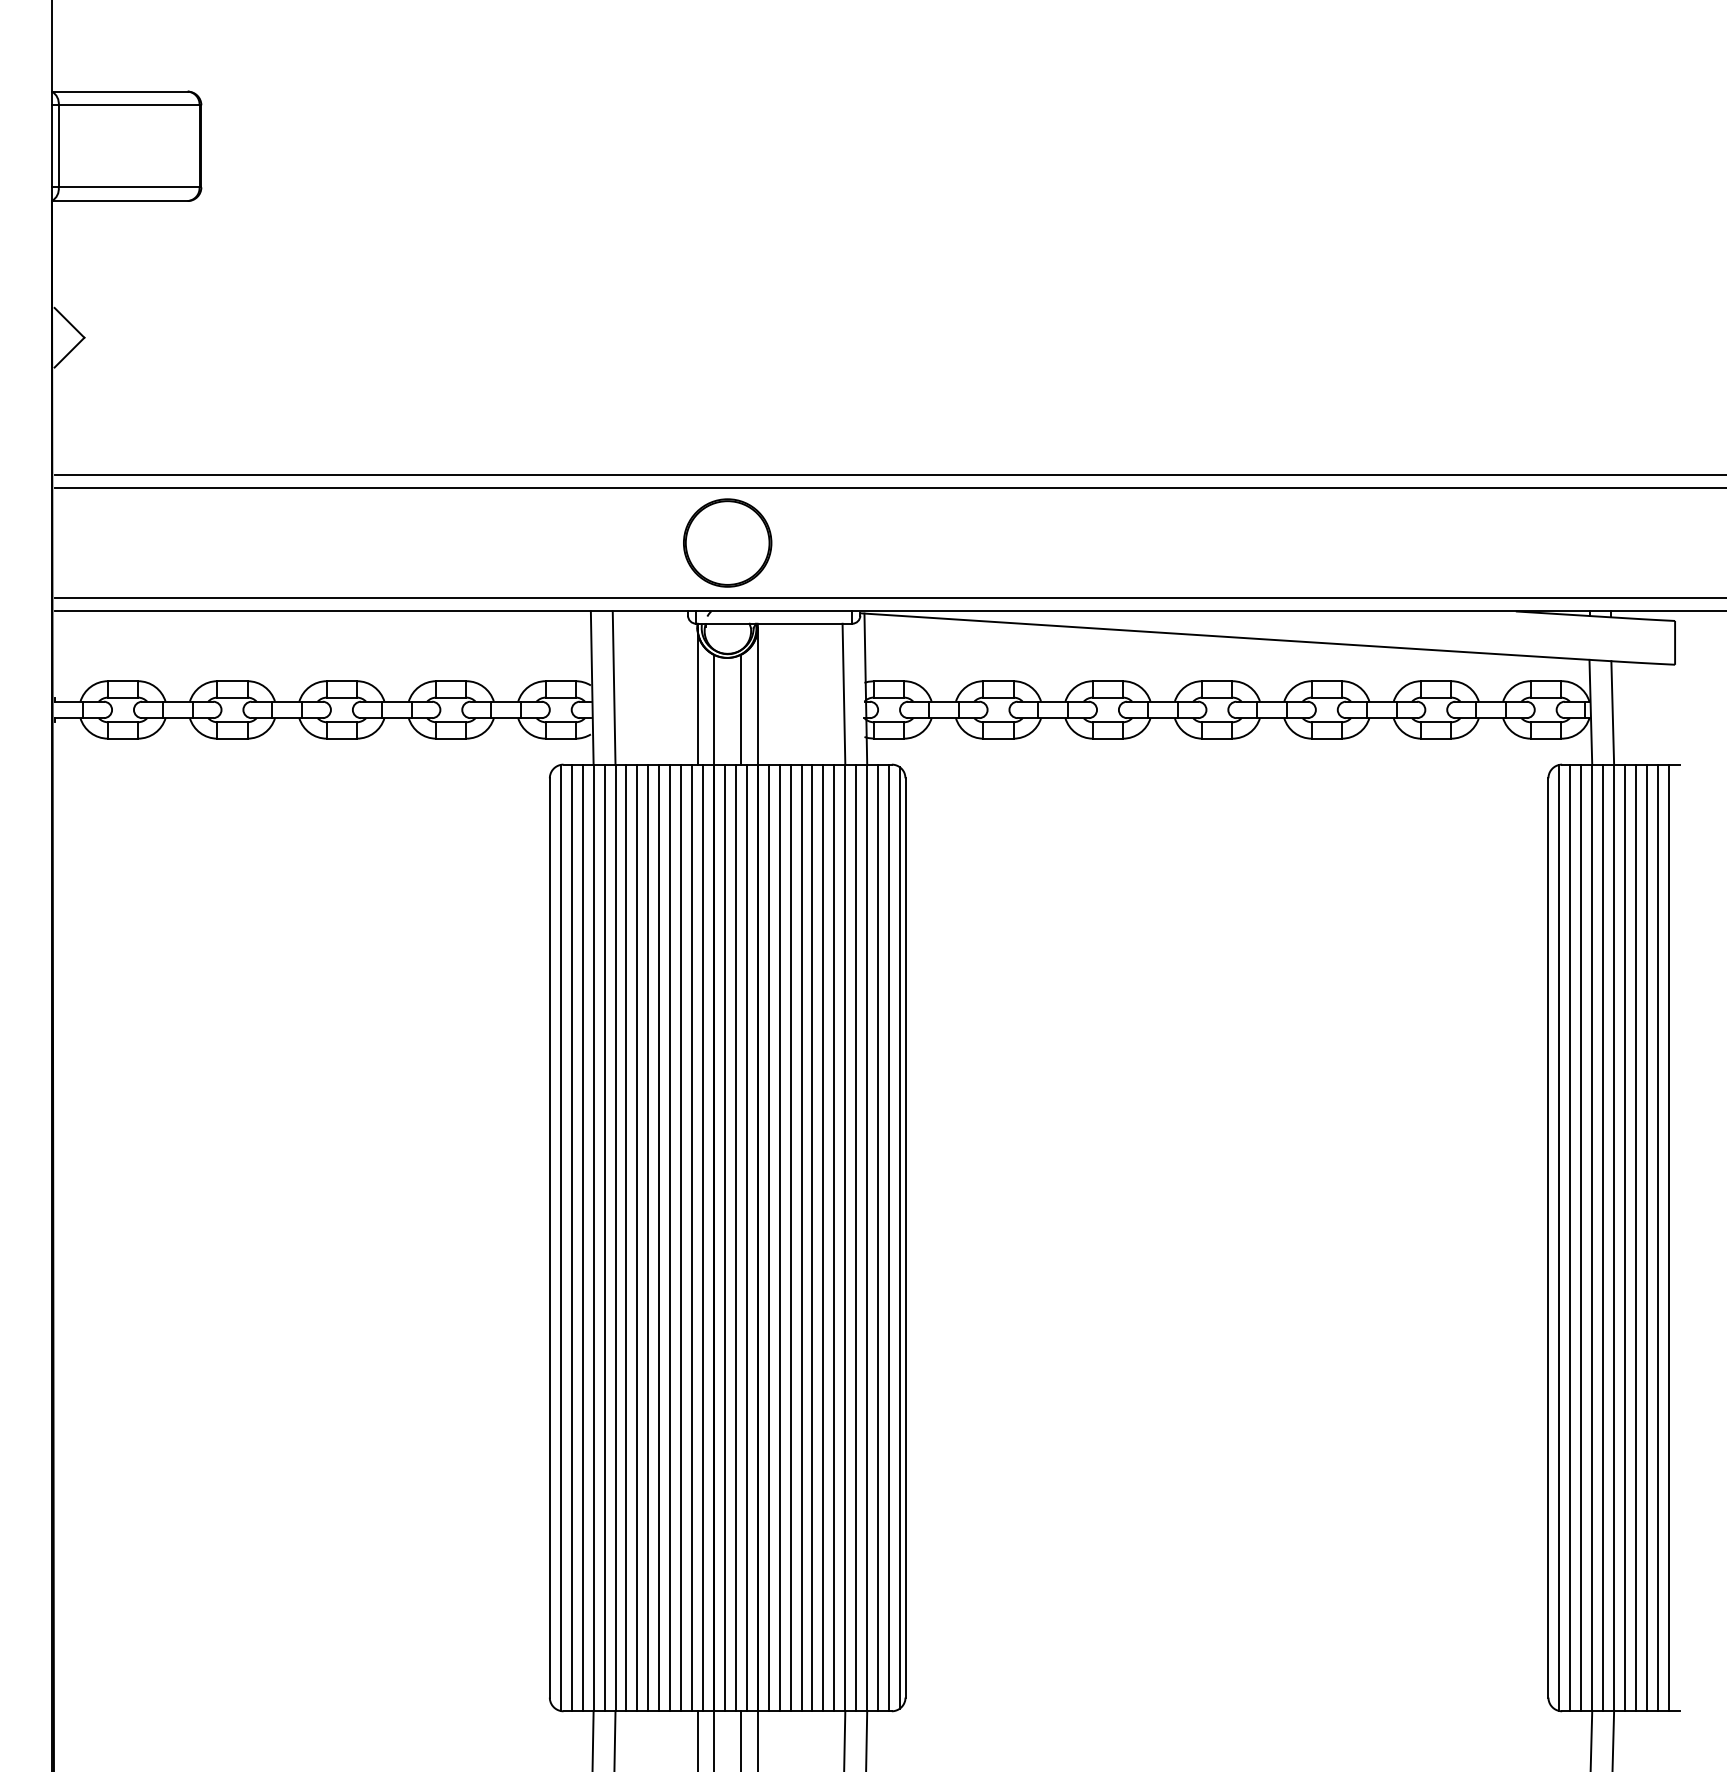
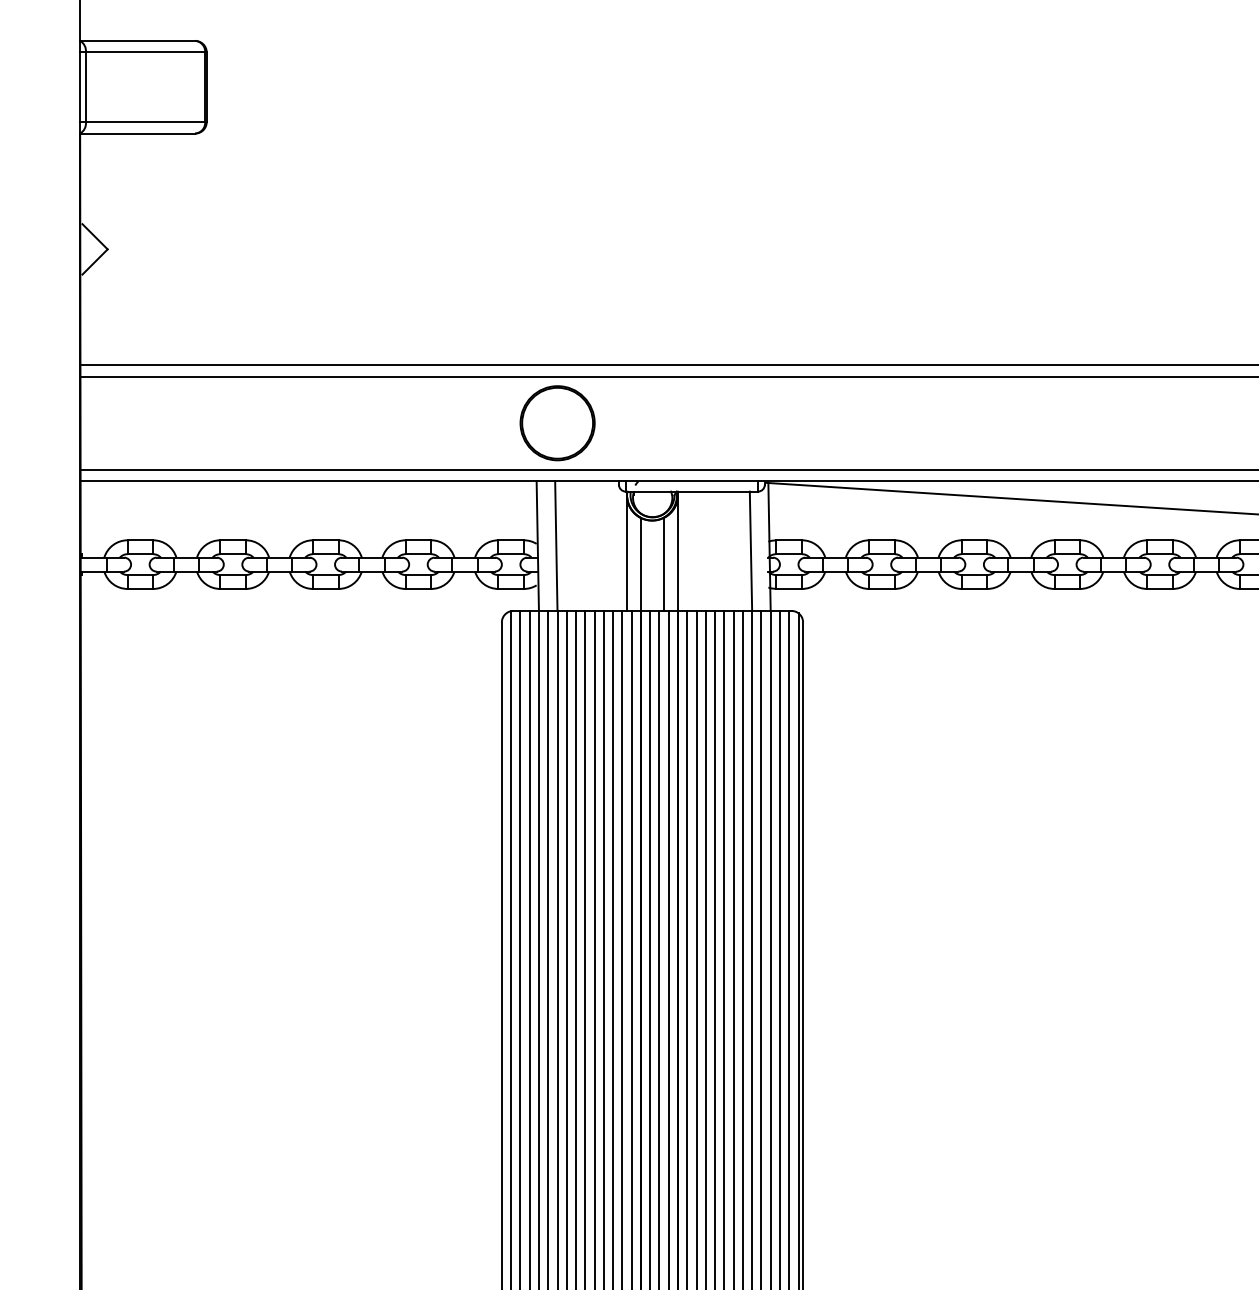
part: (727, 542) -> (557, 422), moved

